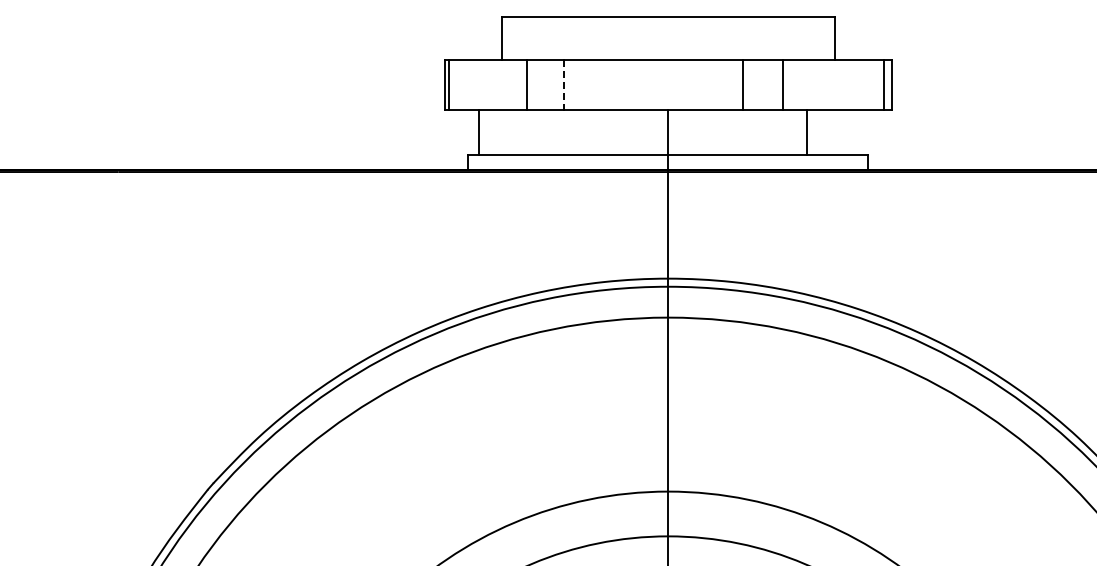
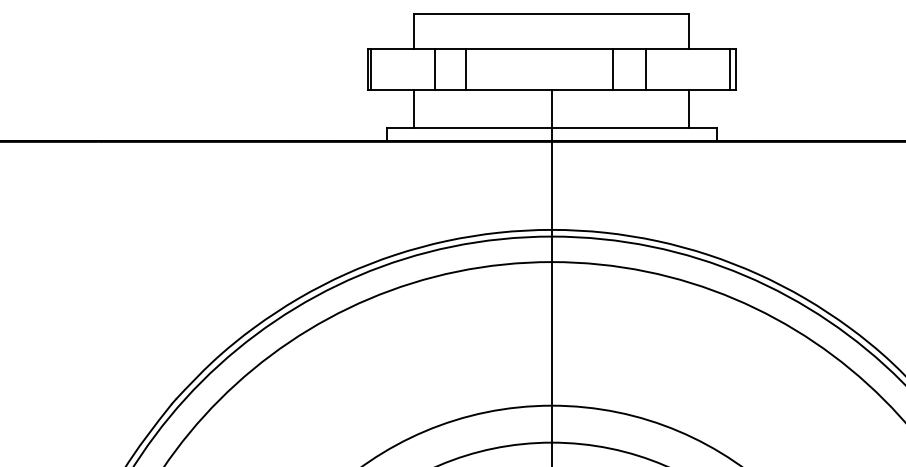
line: (563, 84) -> (465, 69), dashed -> solid
line: (478, 132) -> (414, 109), moved
line: (806, 132) -> (689, 109), moved

